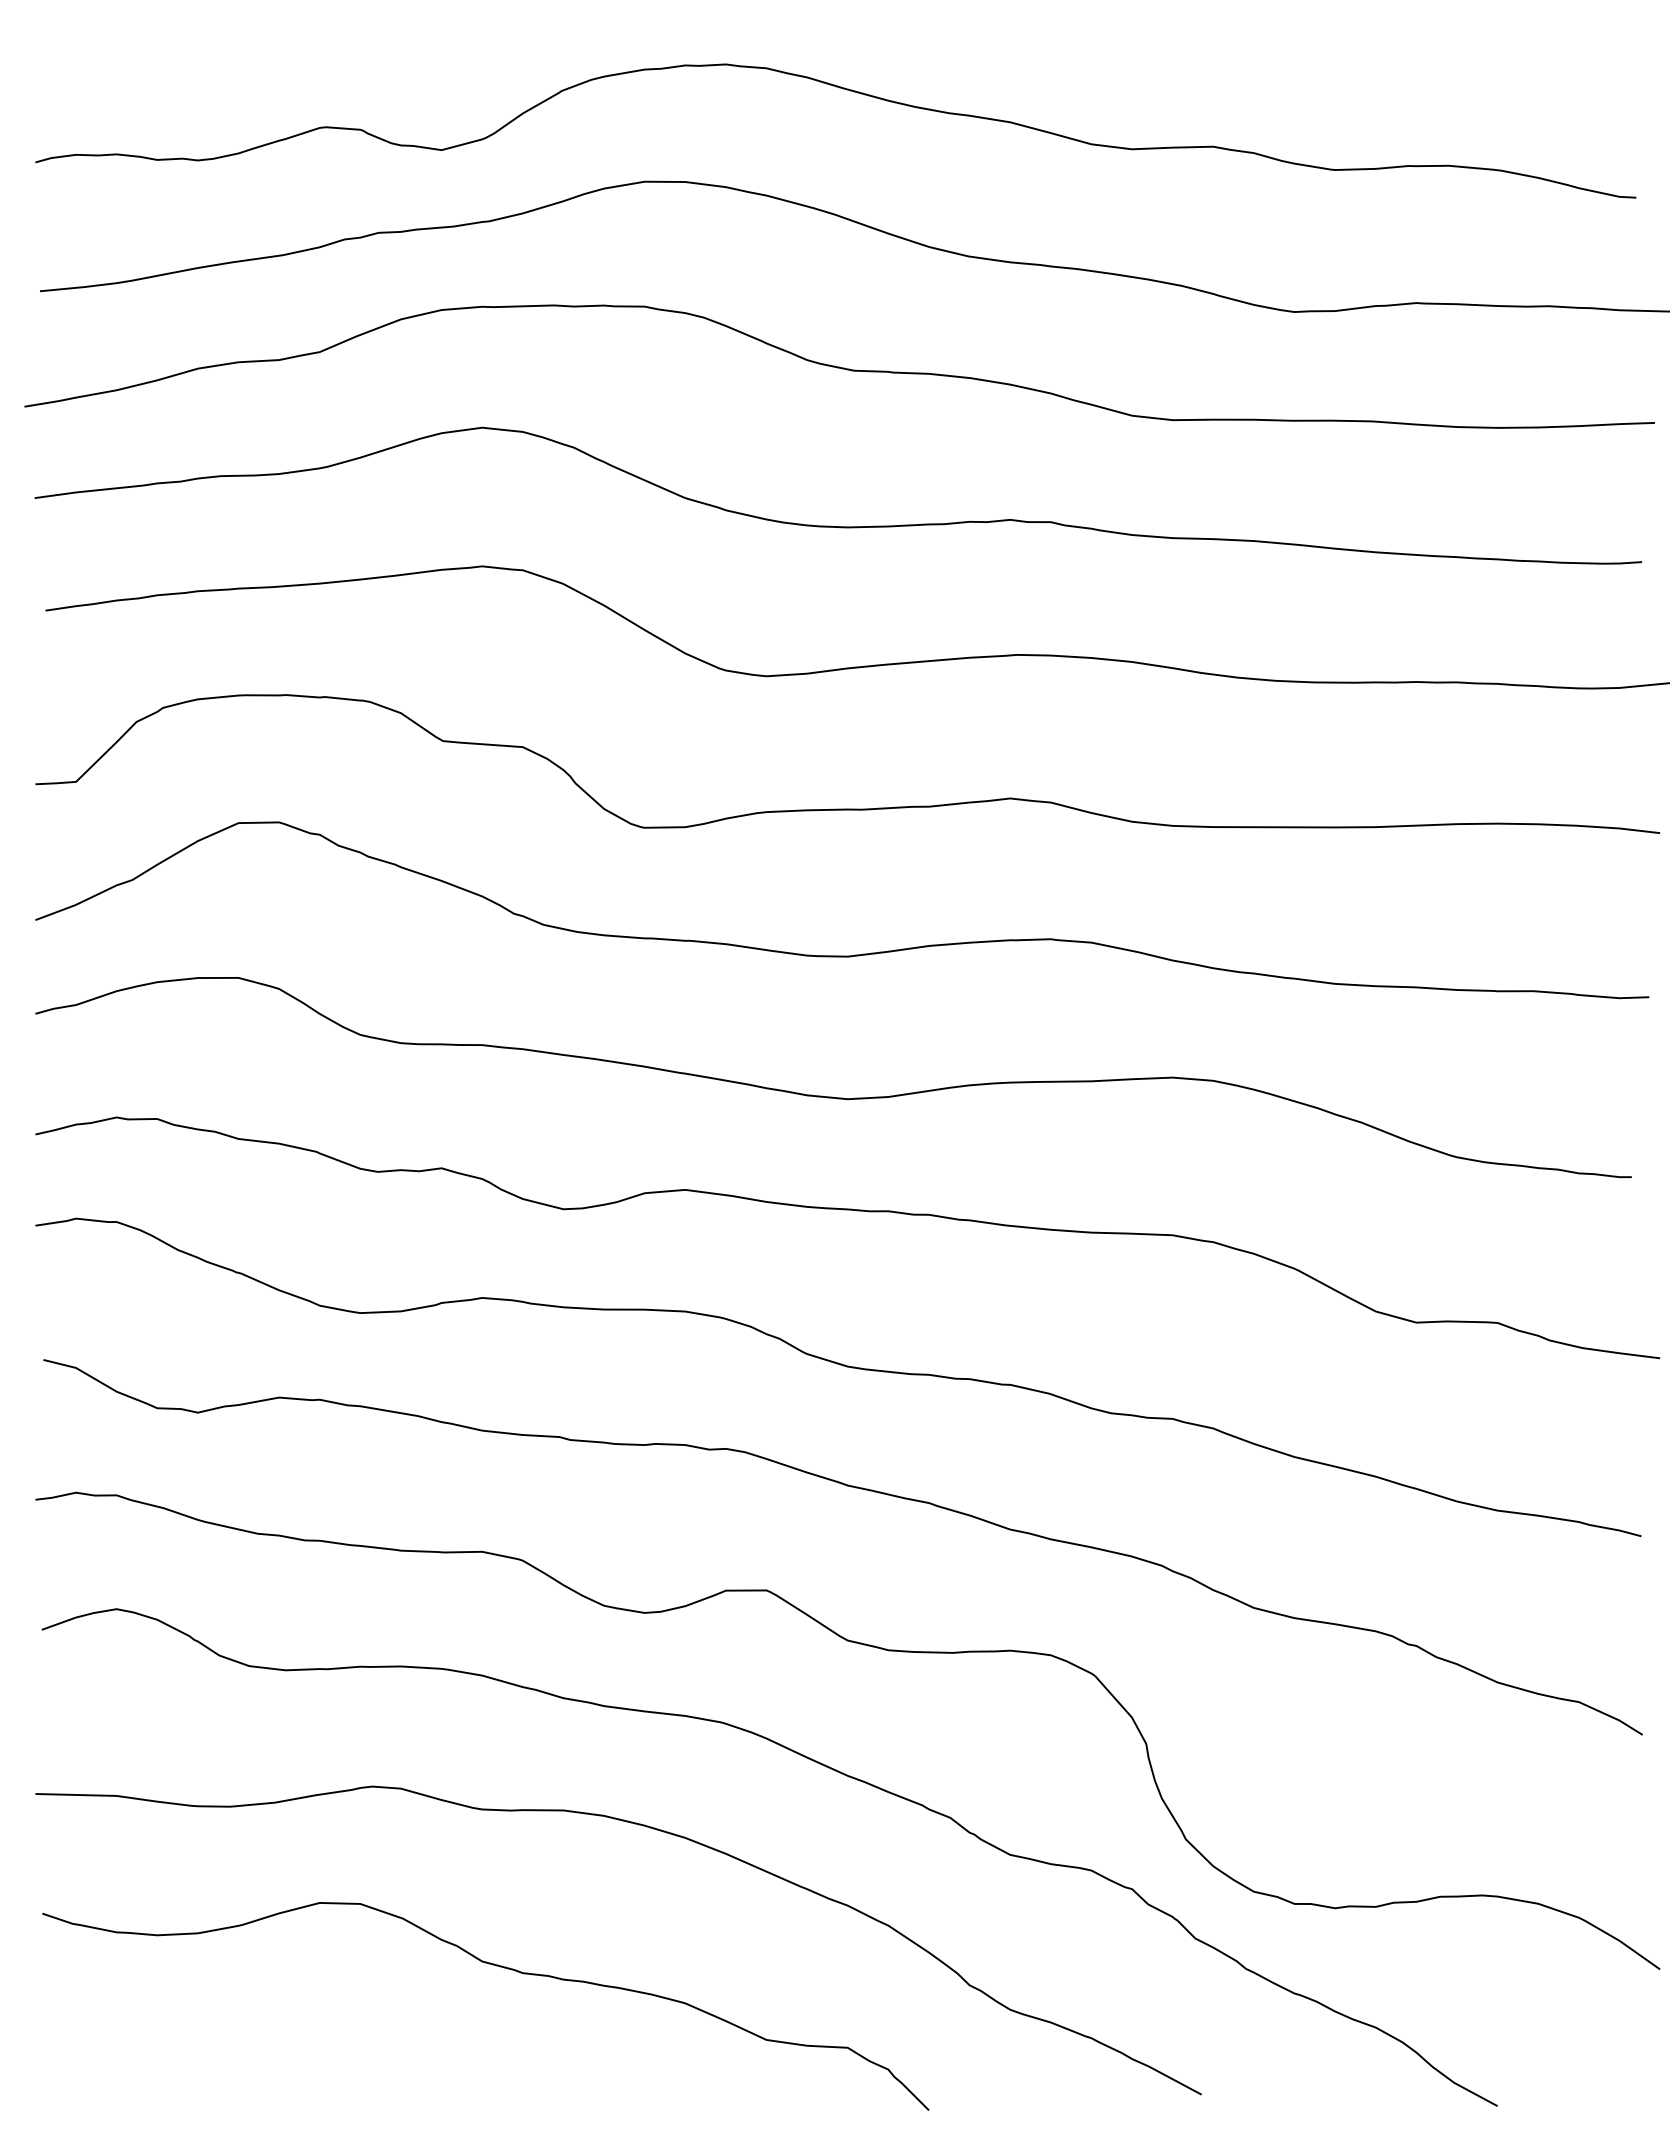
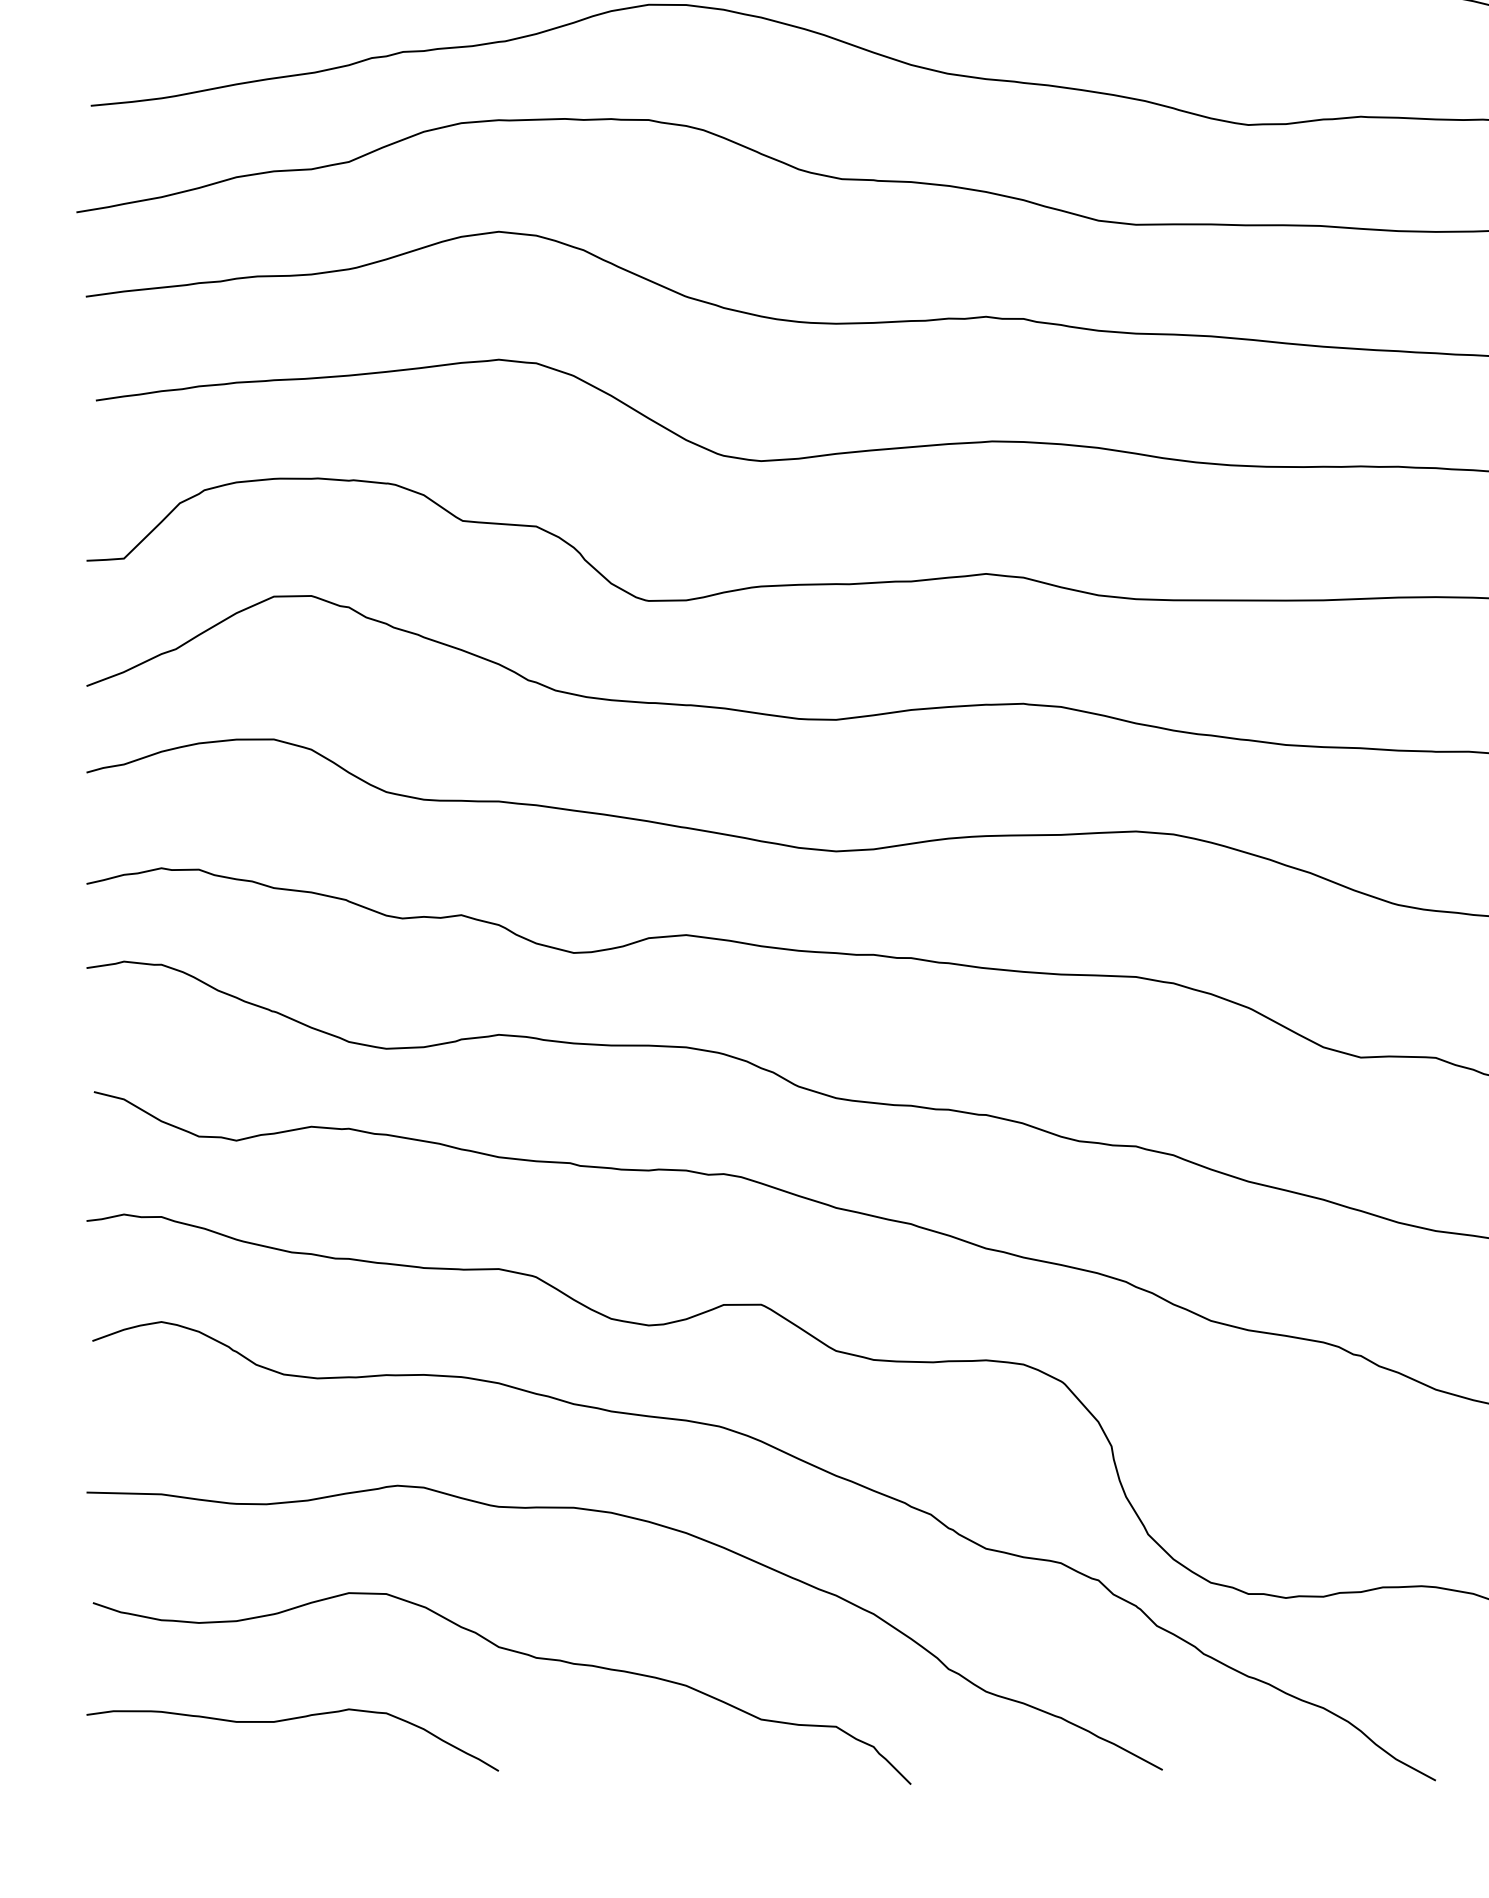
curve: (252, 2041) -> (286, 1720), added

